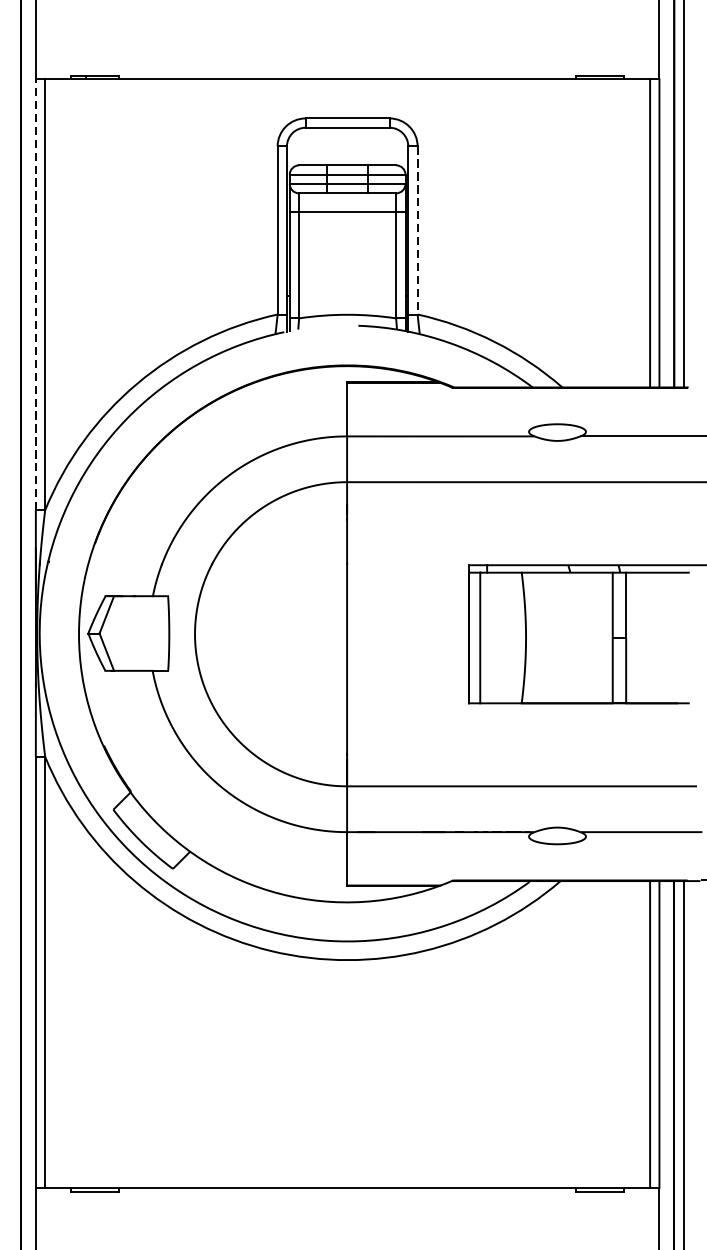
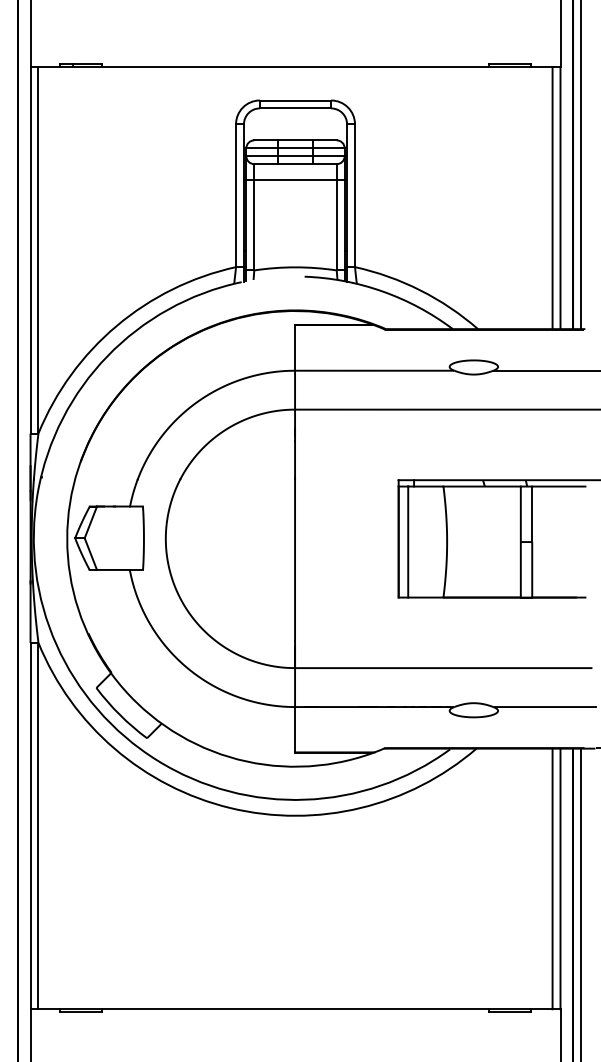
line: (417, 231) -> (354, 196), dashed -> solid
line: (35, 293) -> (30, 249), dashed -> solid

